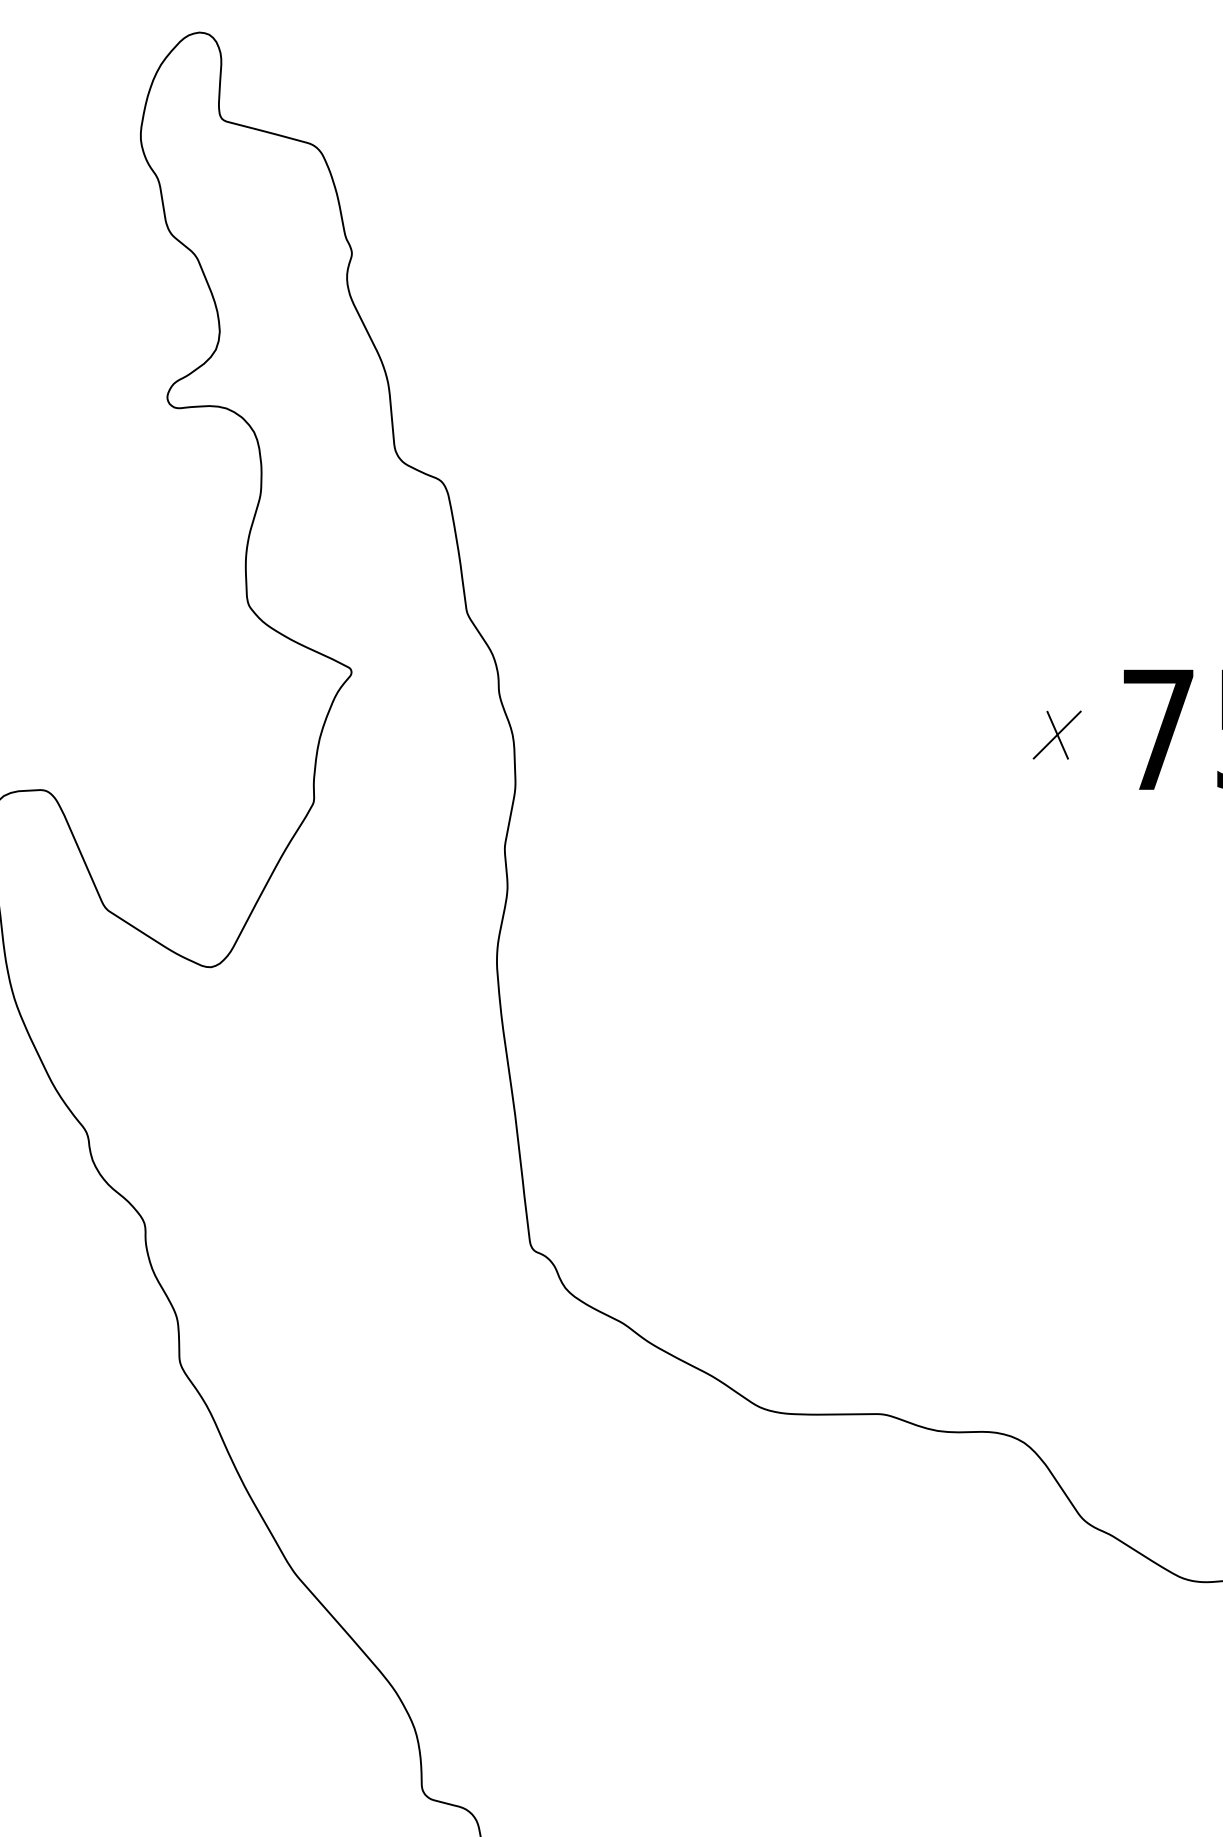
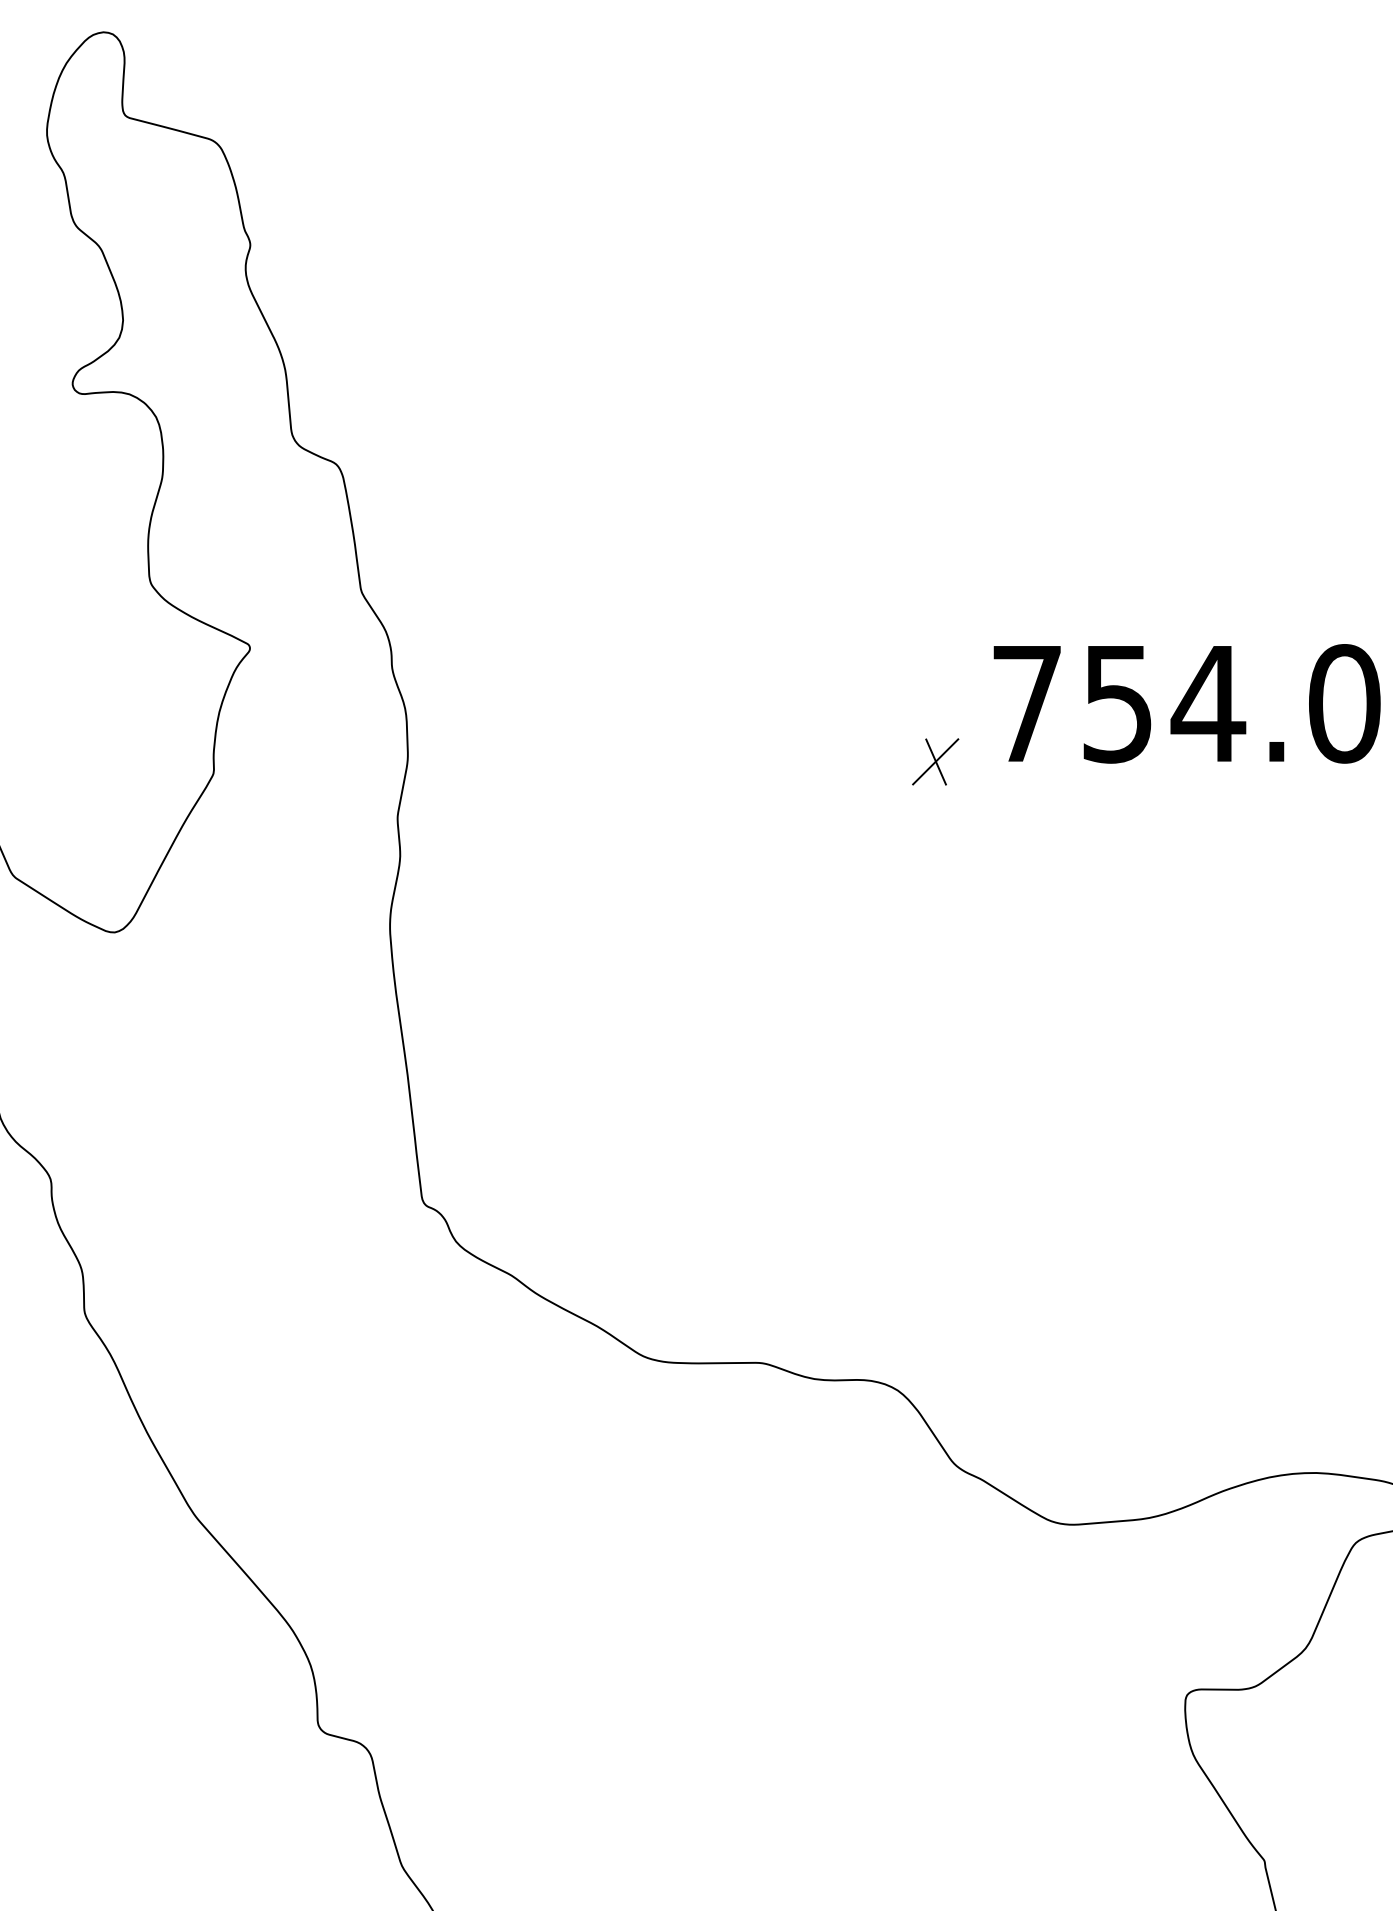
part: (1057, 734) -> (935, 761), moved

